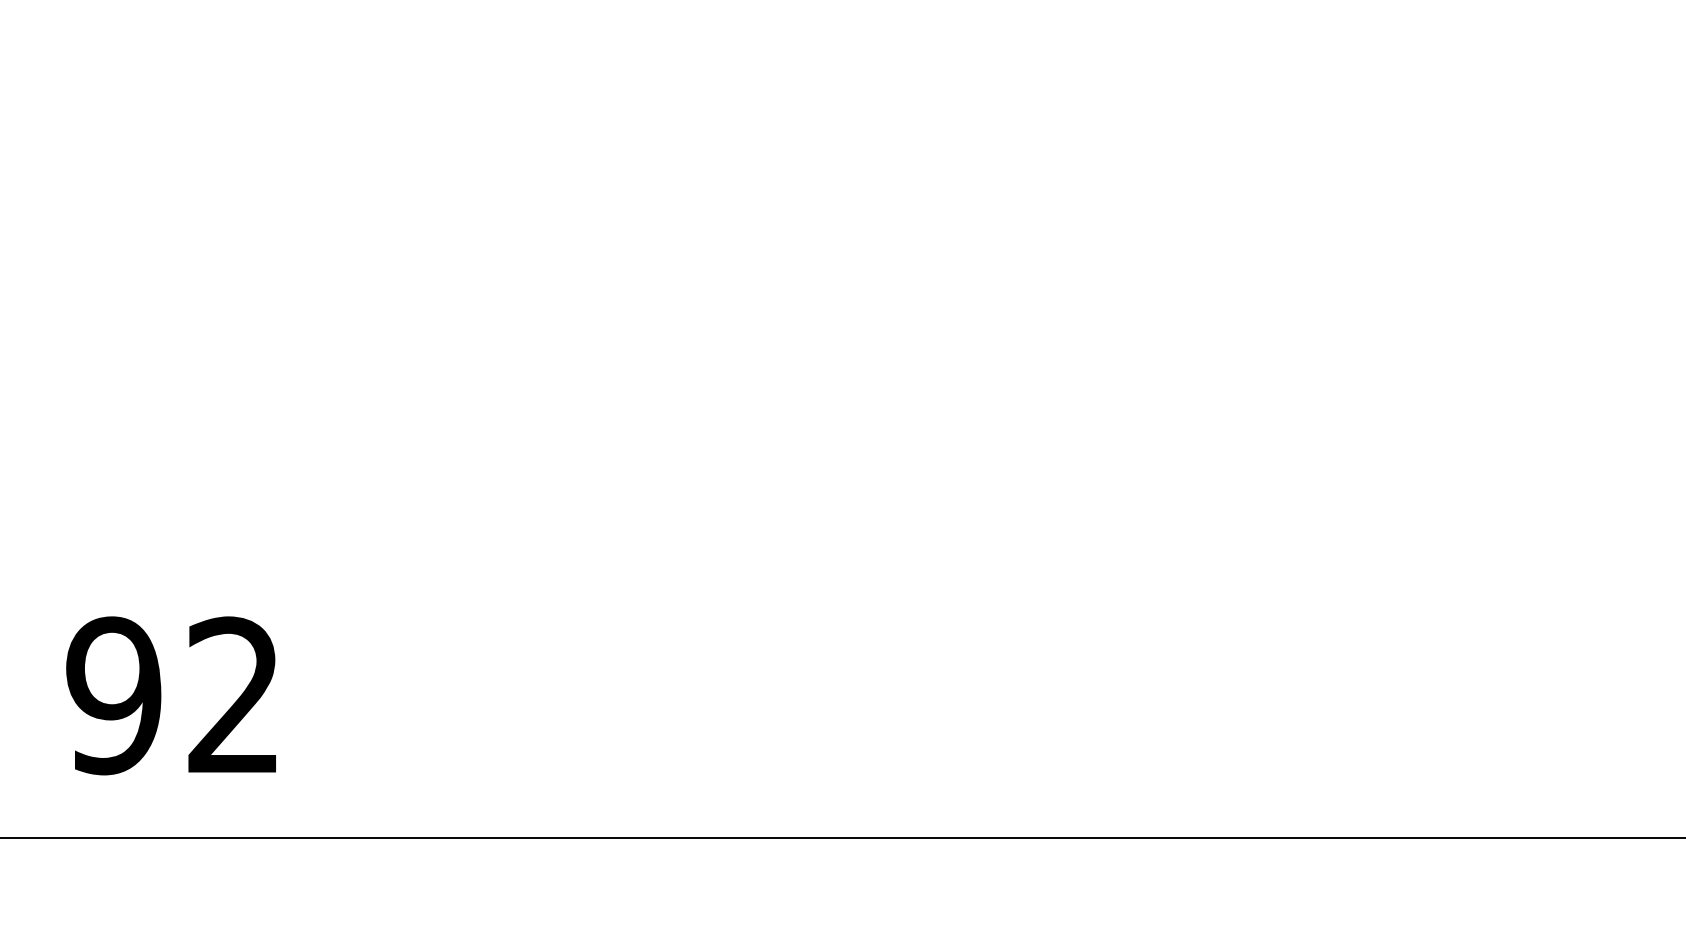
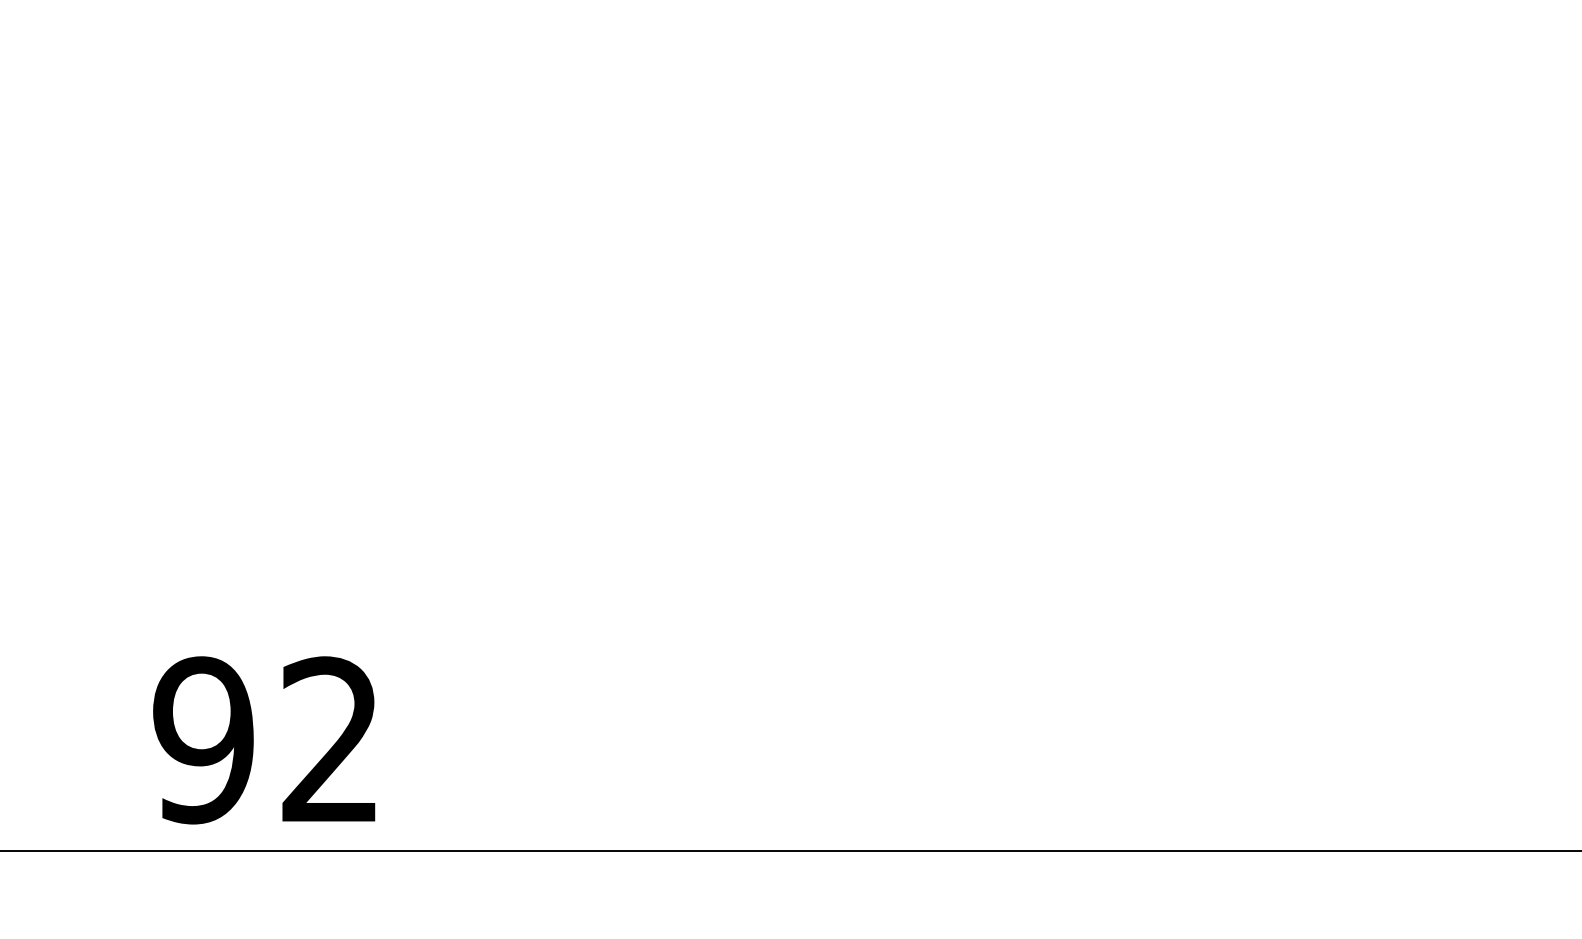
text: (170, 695) -> (263, 739), moved

